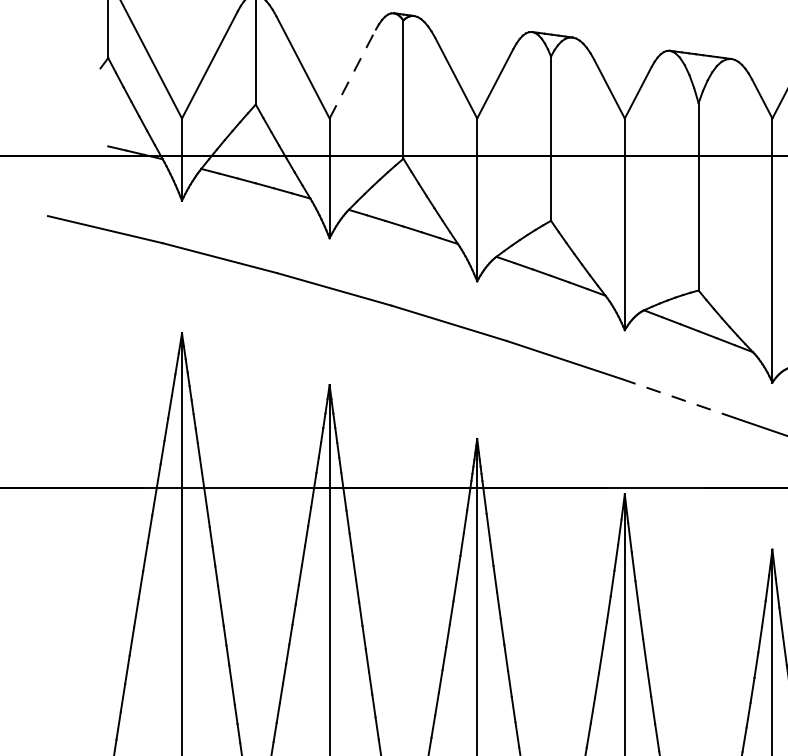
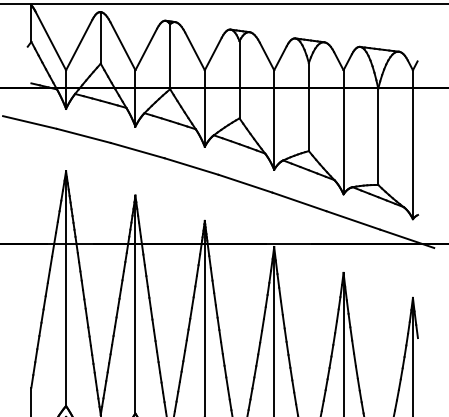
line: (353, 74) -> (146, 49), dashed -> solid
line: (676, 397) -> (298, 201), dashed -> solid

